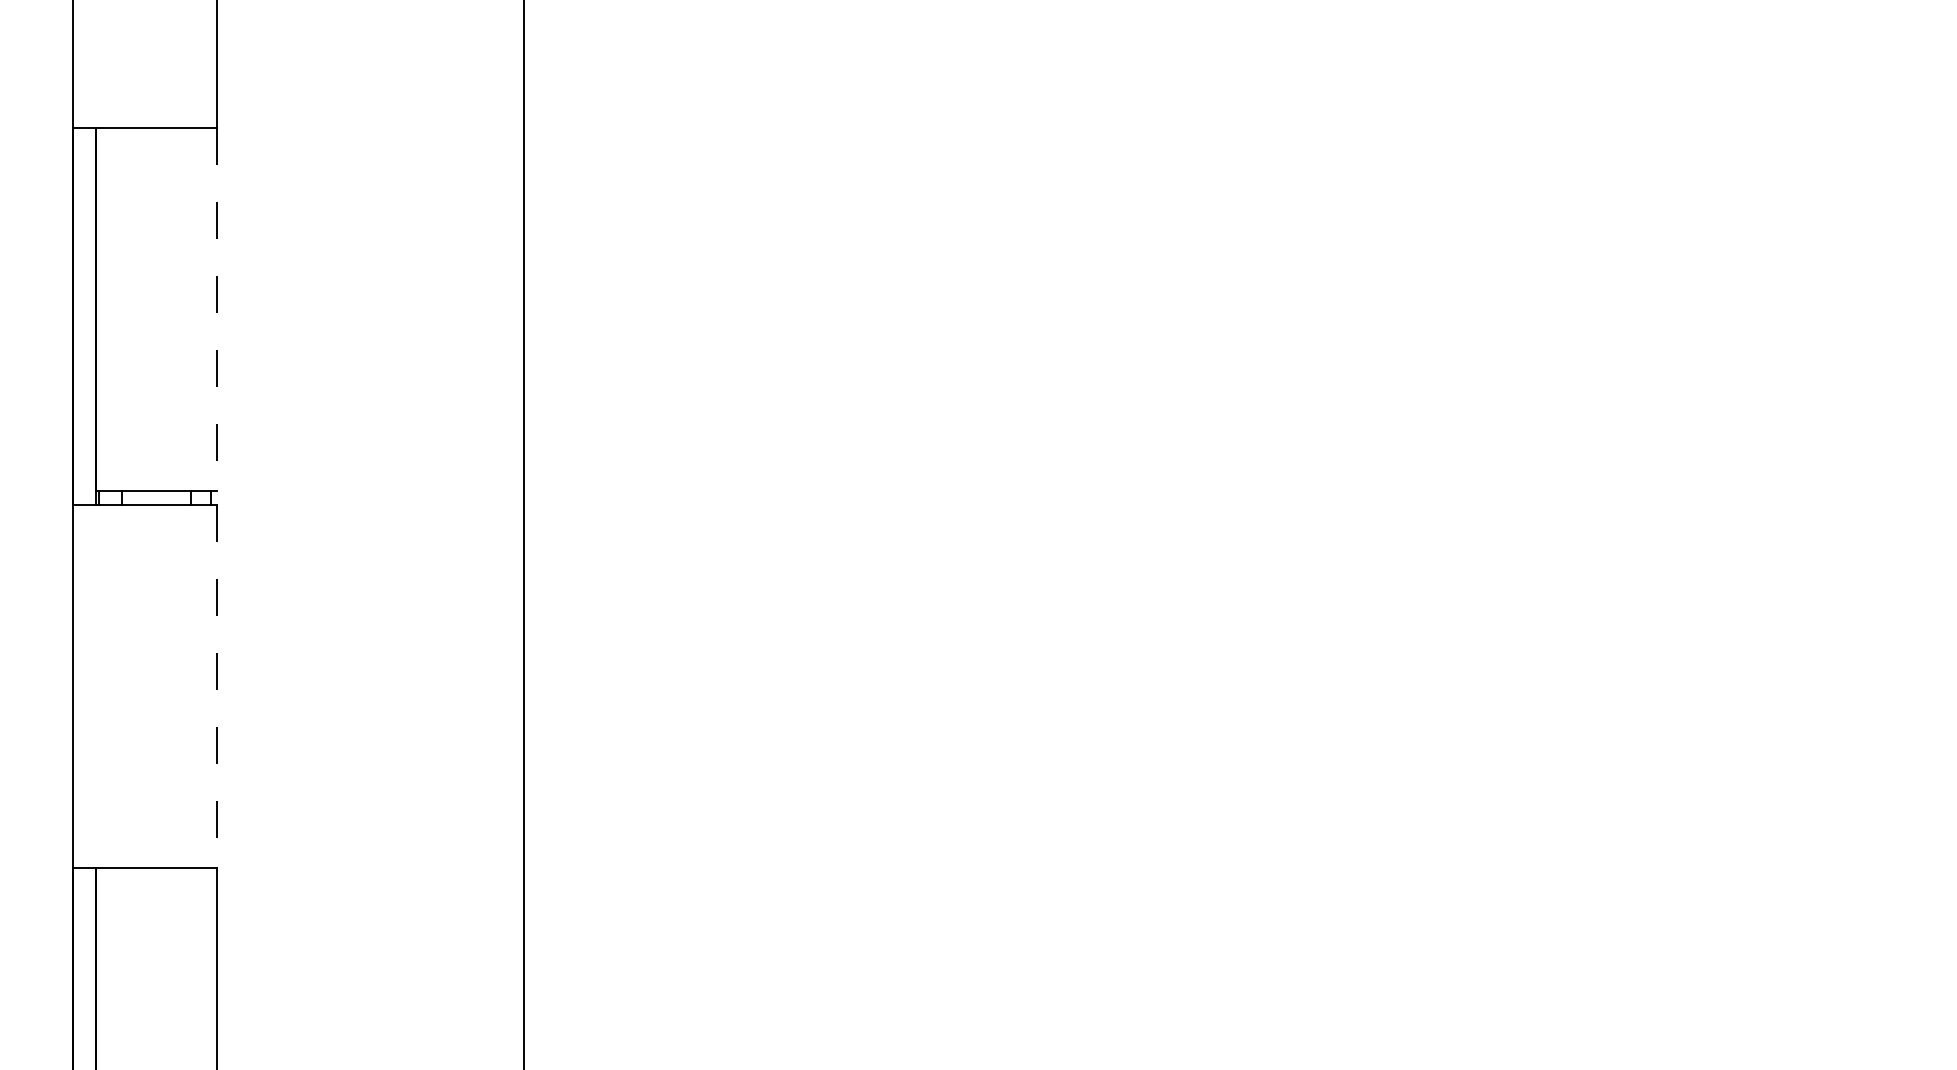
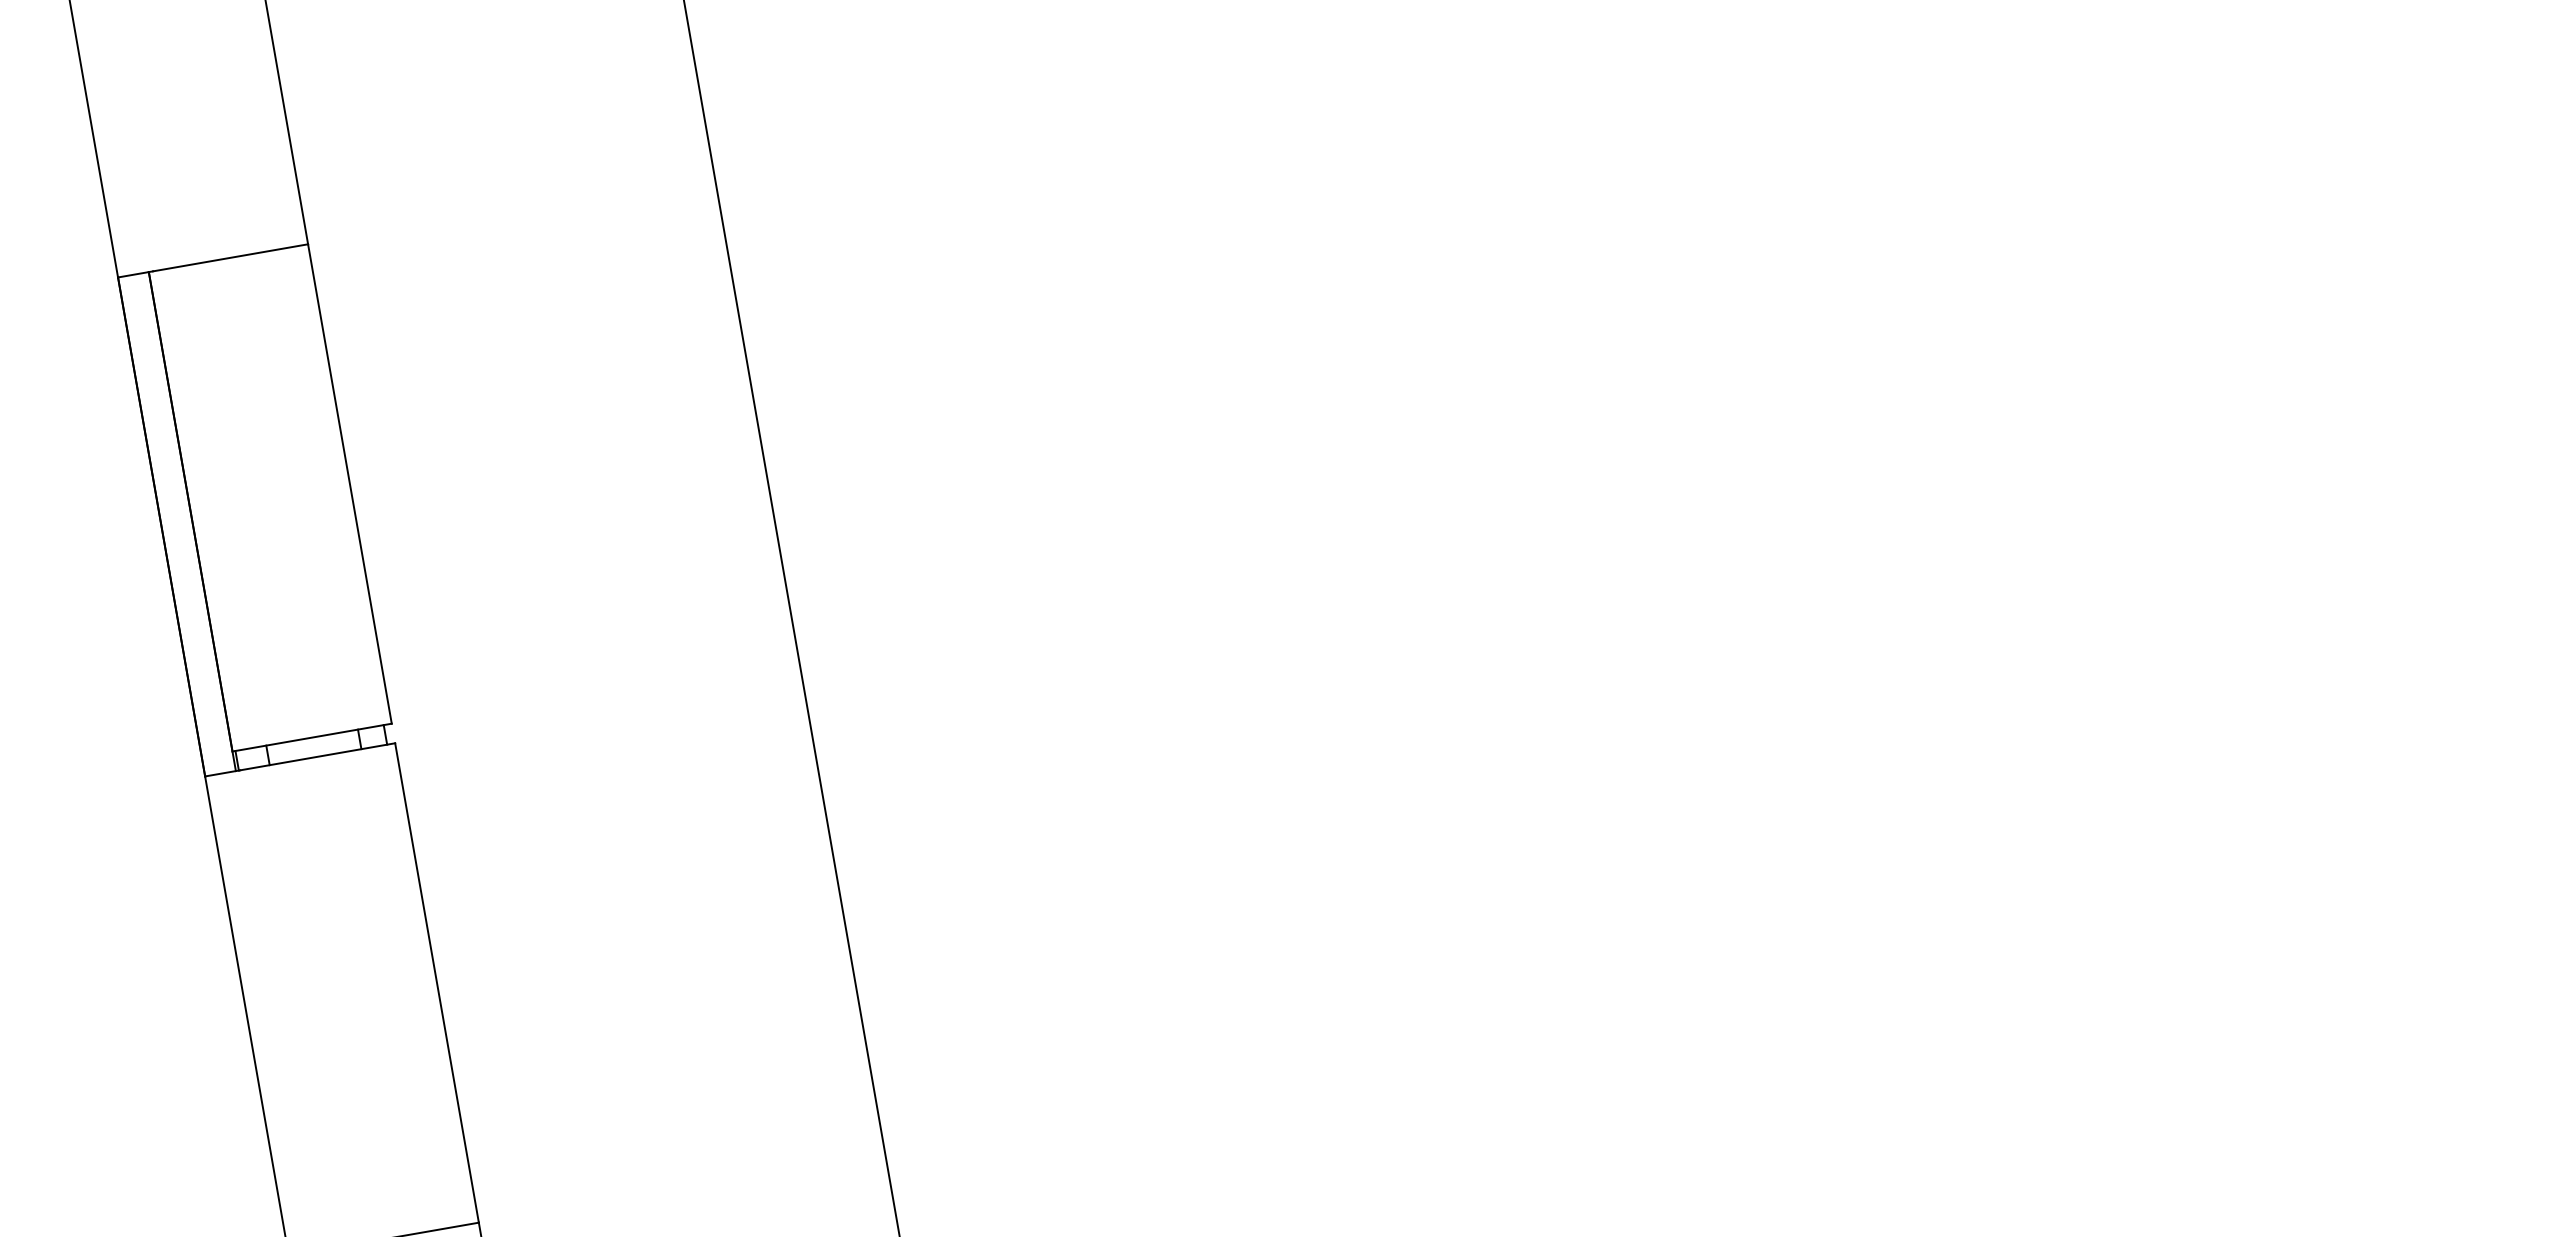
line: (216, 309) -> (349, 484), dashed -> solid
line: (216, 687) -> (436, 984), dashed -> solid

